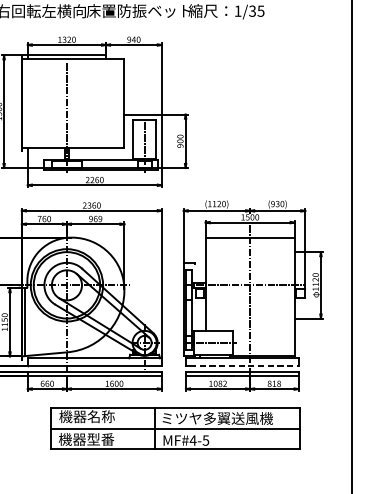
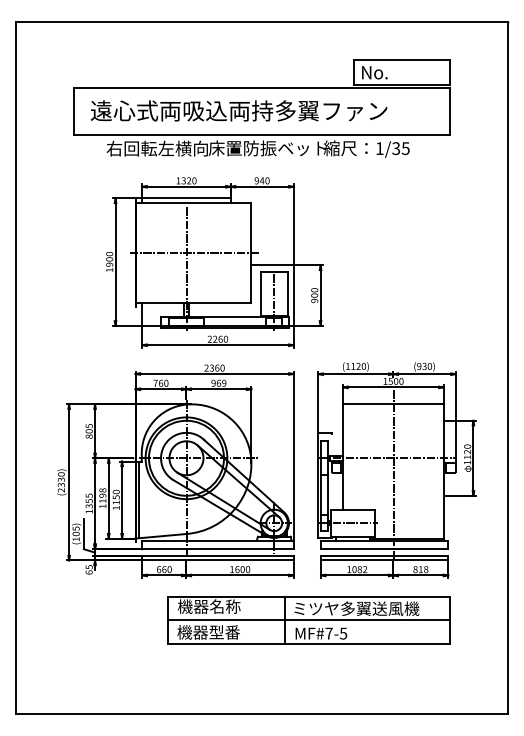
line: (74, 104) -> (194, 253), added
line: (244, 366) -> (387, 549), dashed -> solid
text: (193, 440) -> (329, 633), MF#4-5 -> MF#7-5

